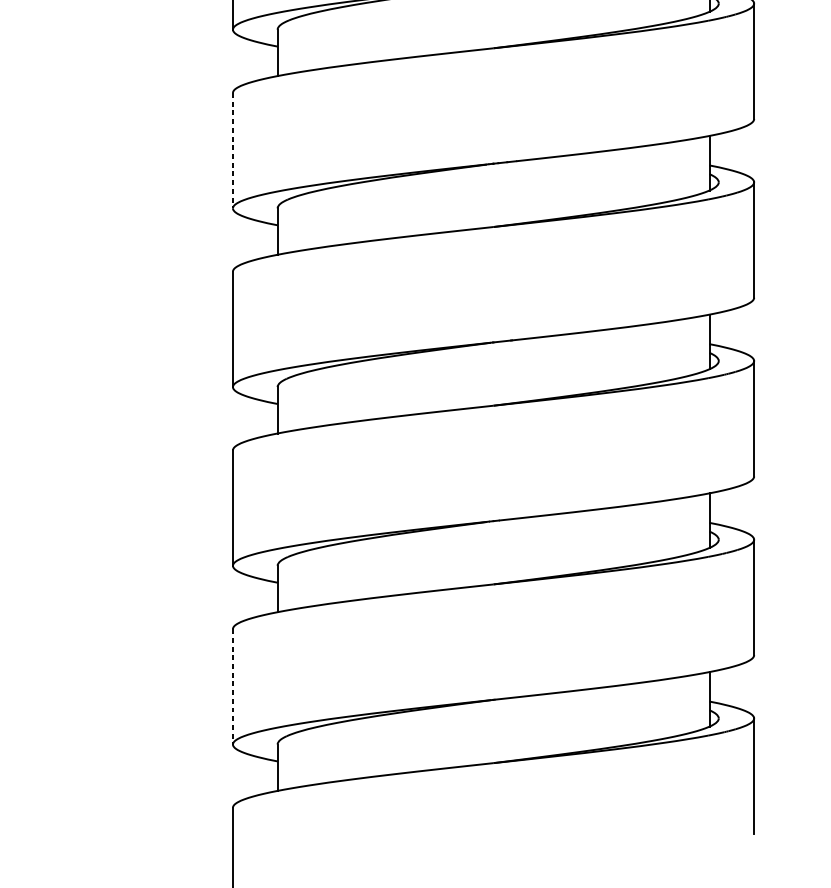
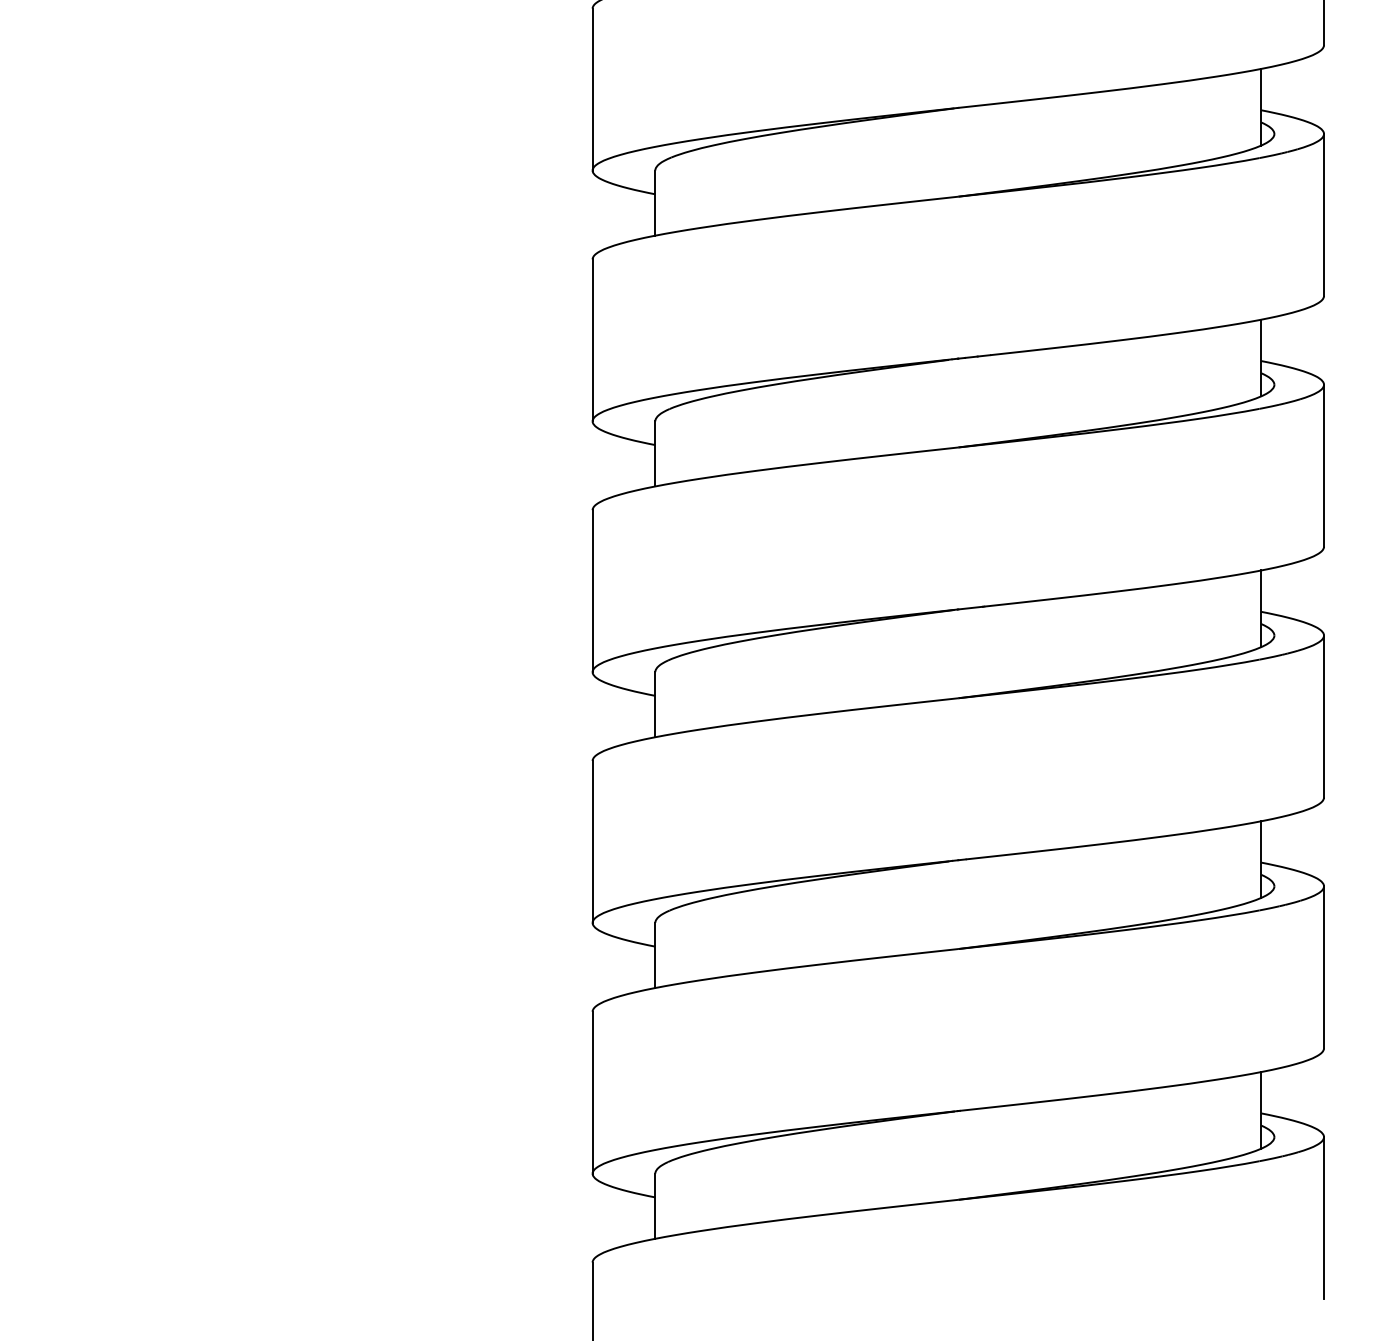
line: (232, 150) -> (592, 340), dashed -> solid
line: (232, 686) -> (592, 1092), dashed -> solid

